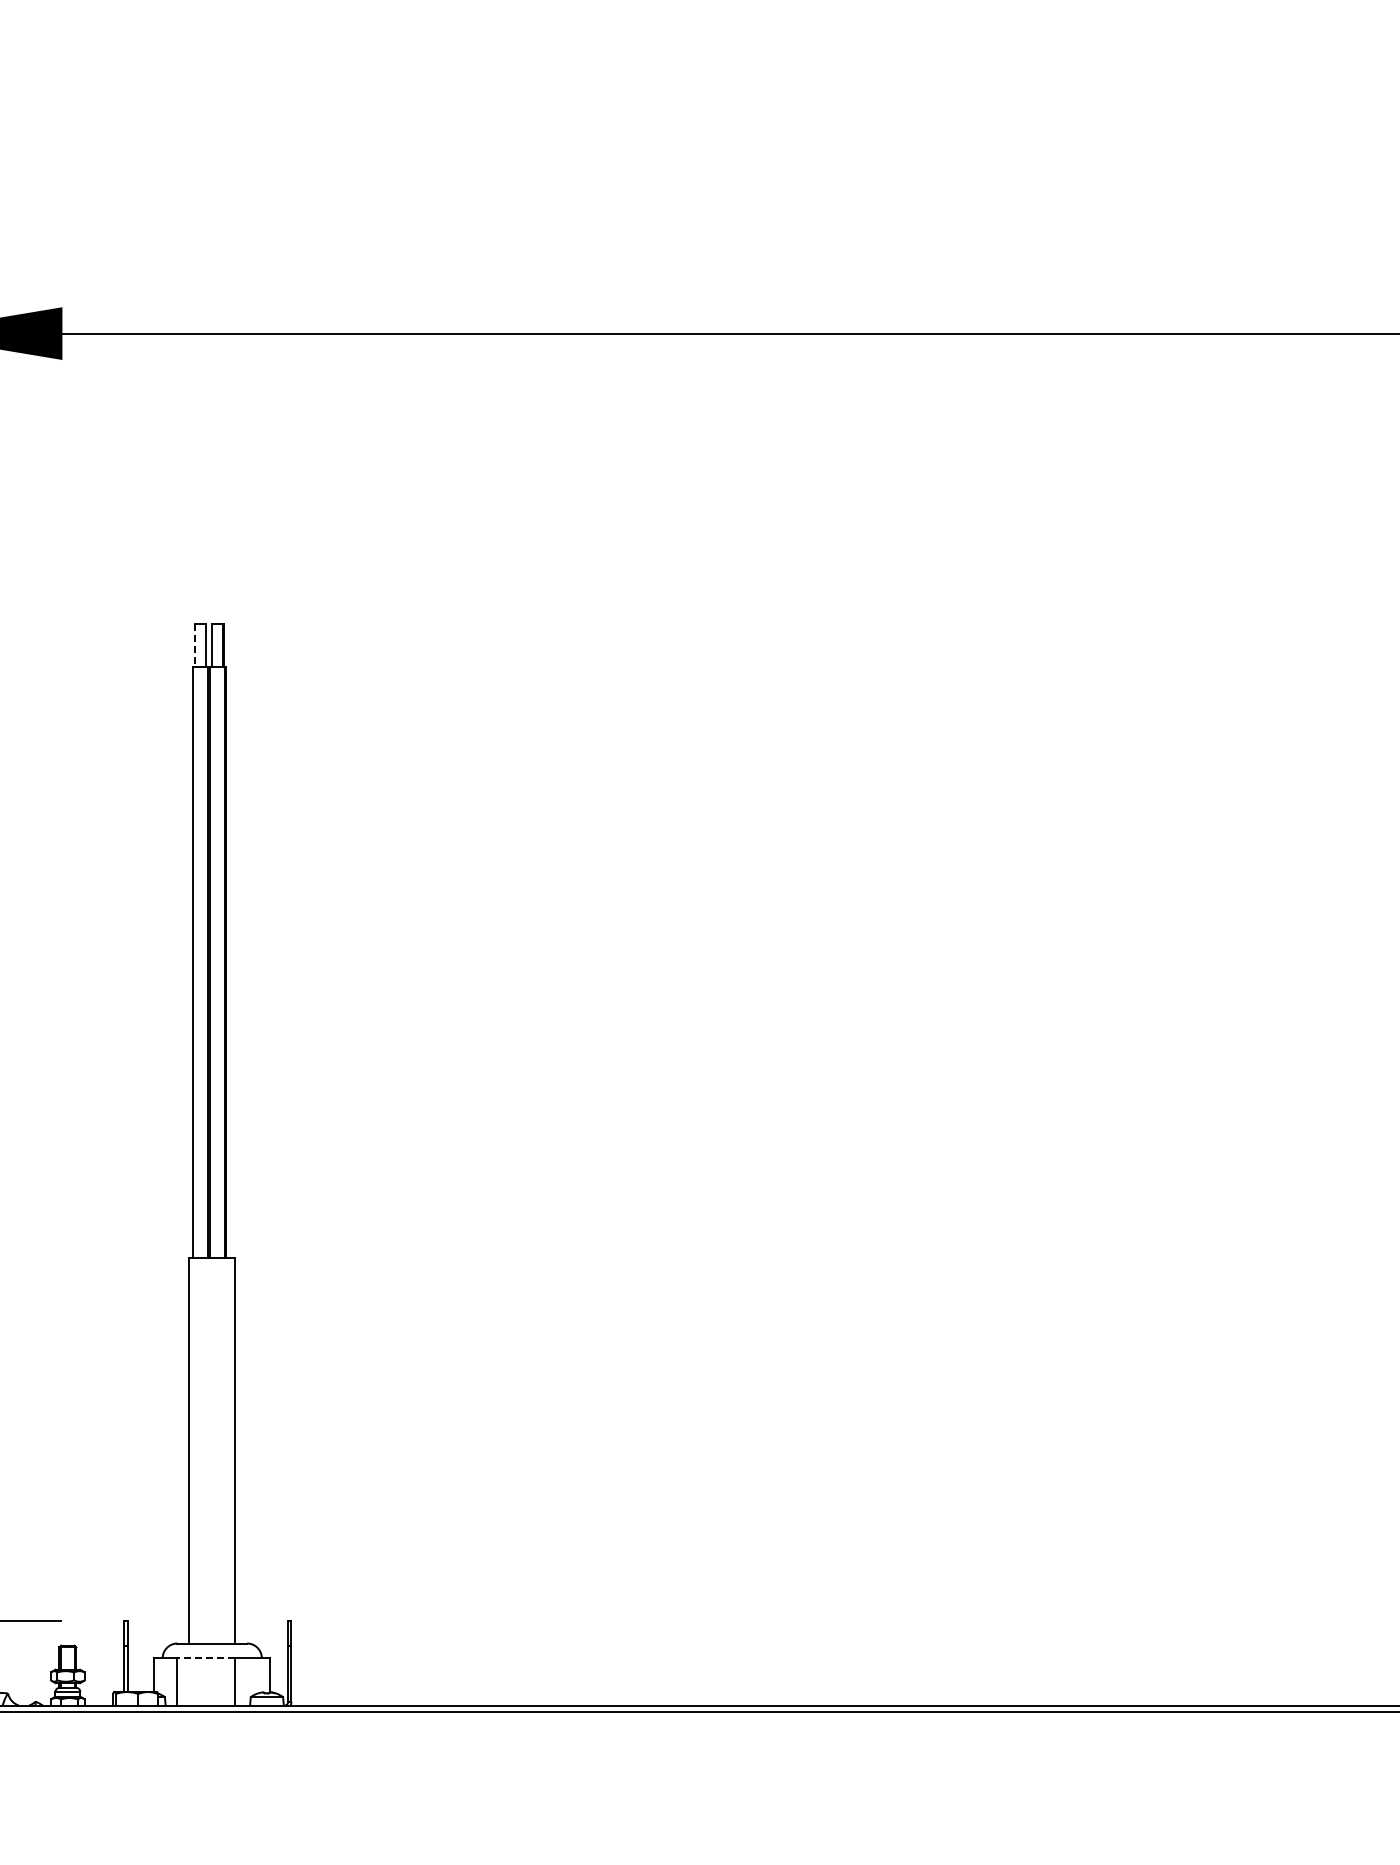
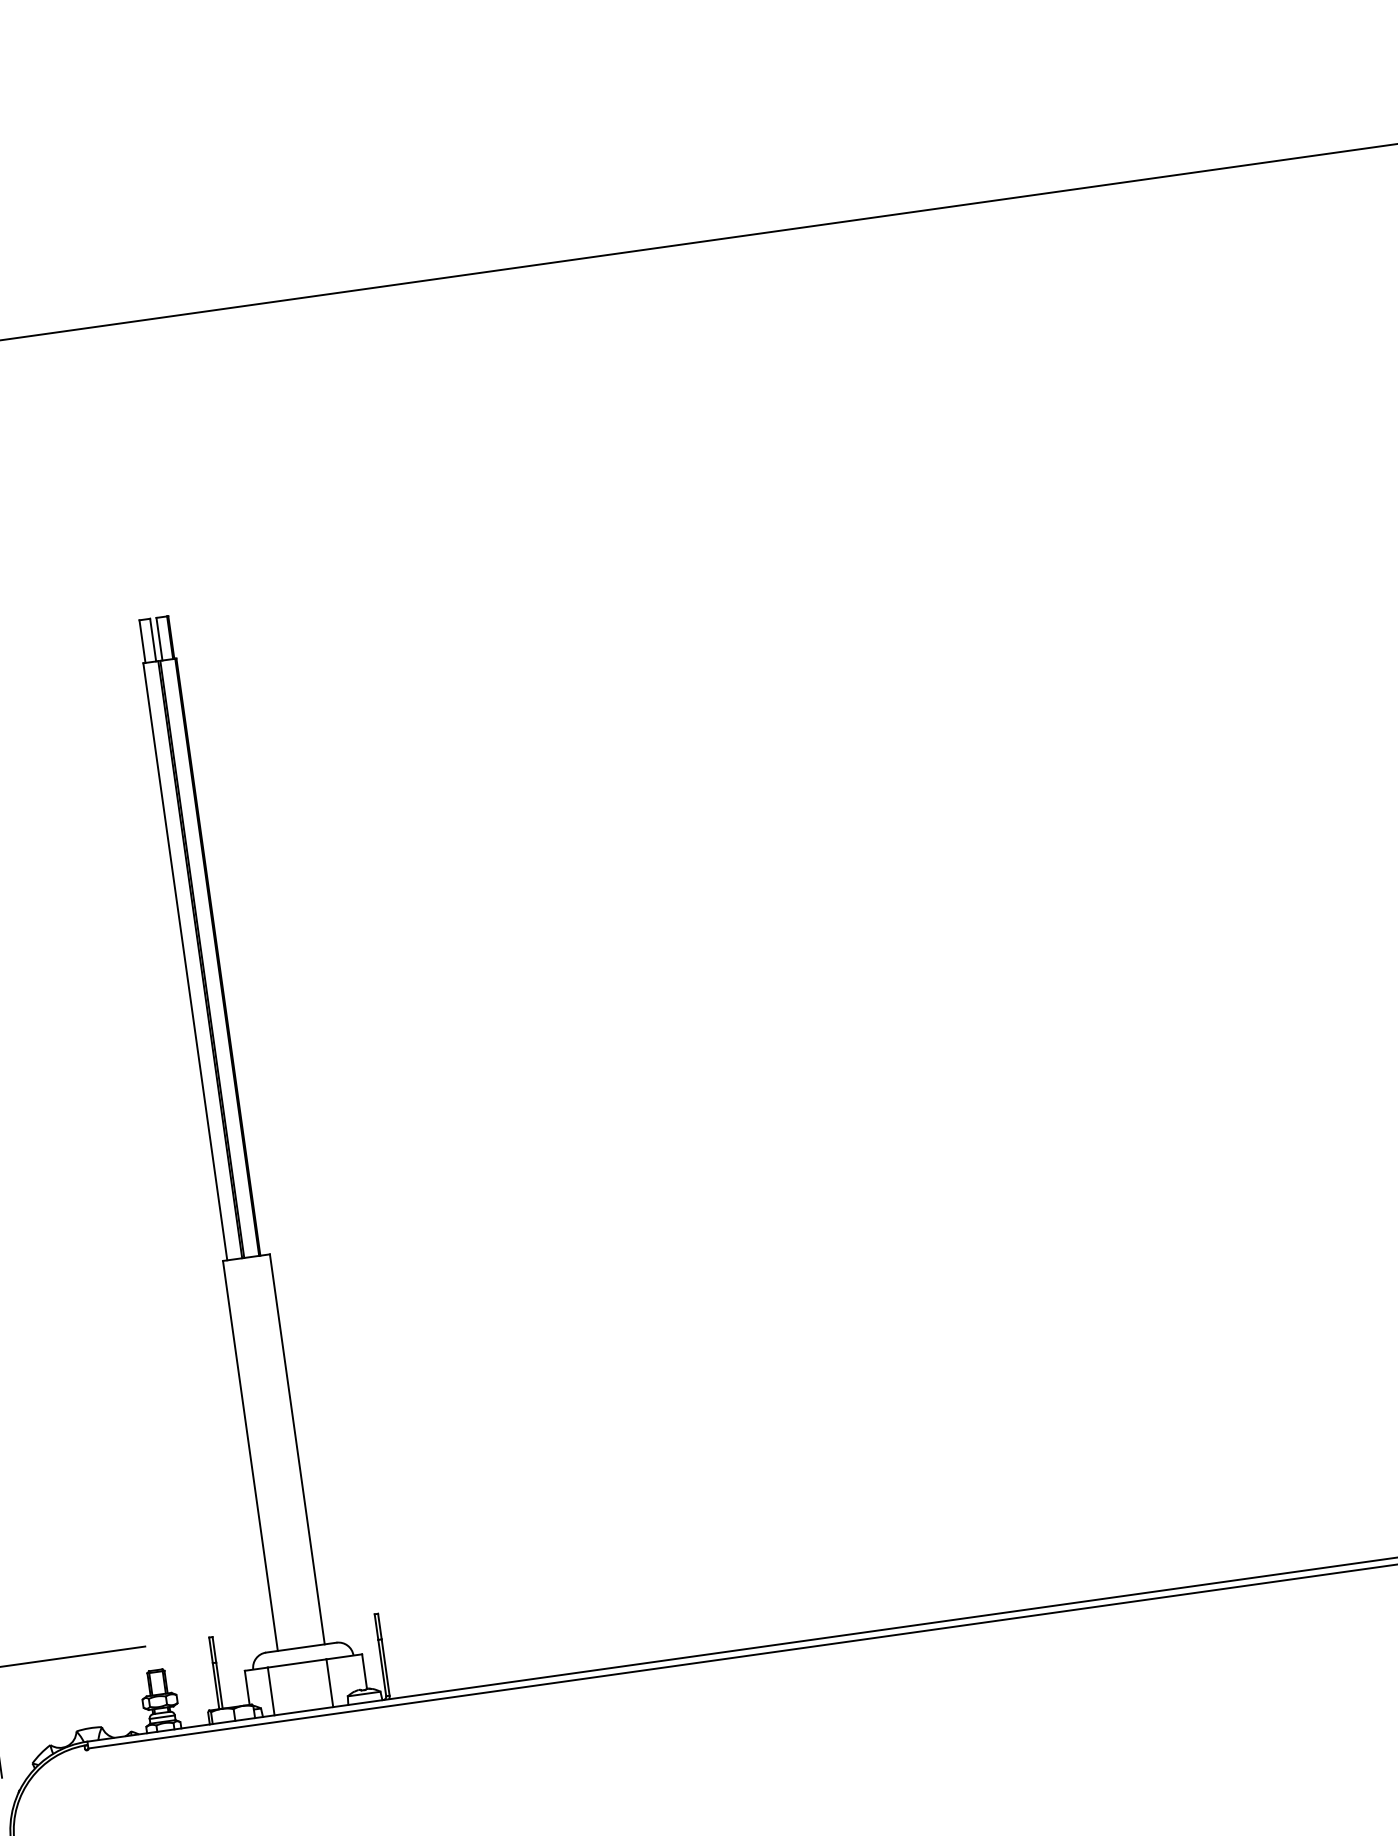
line: (195, 645) -> (142, 641), dashed -> solid
line: (205, 1658) -> (296, 1663), dashed -> solid

